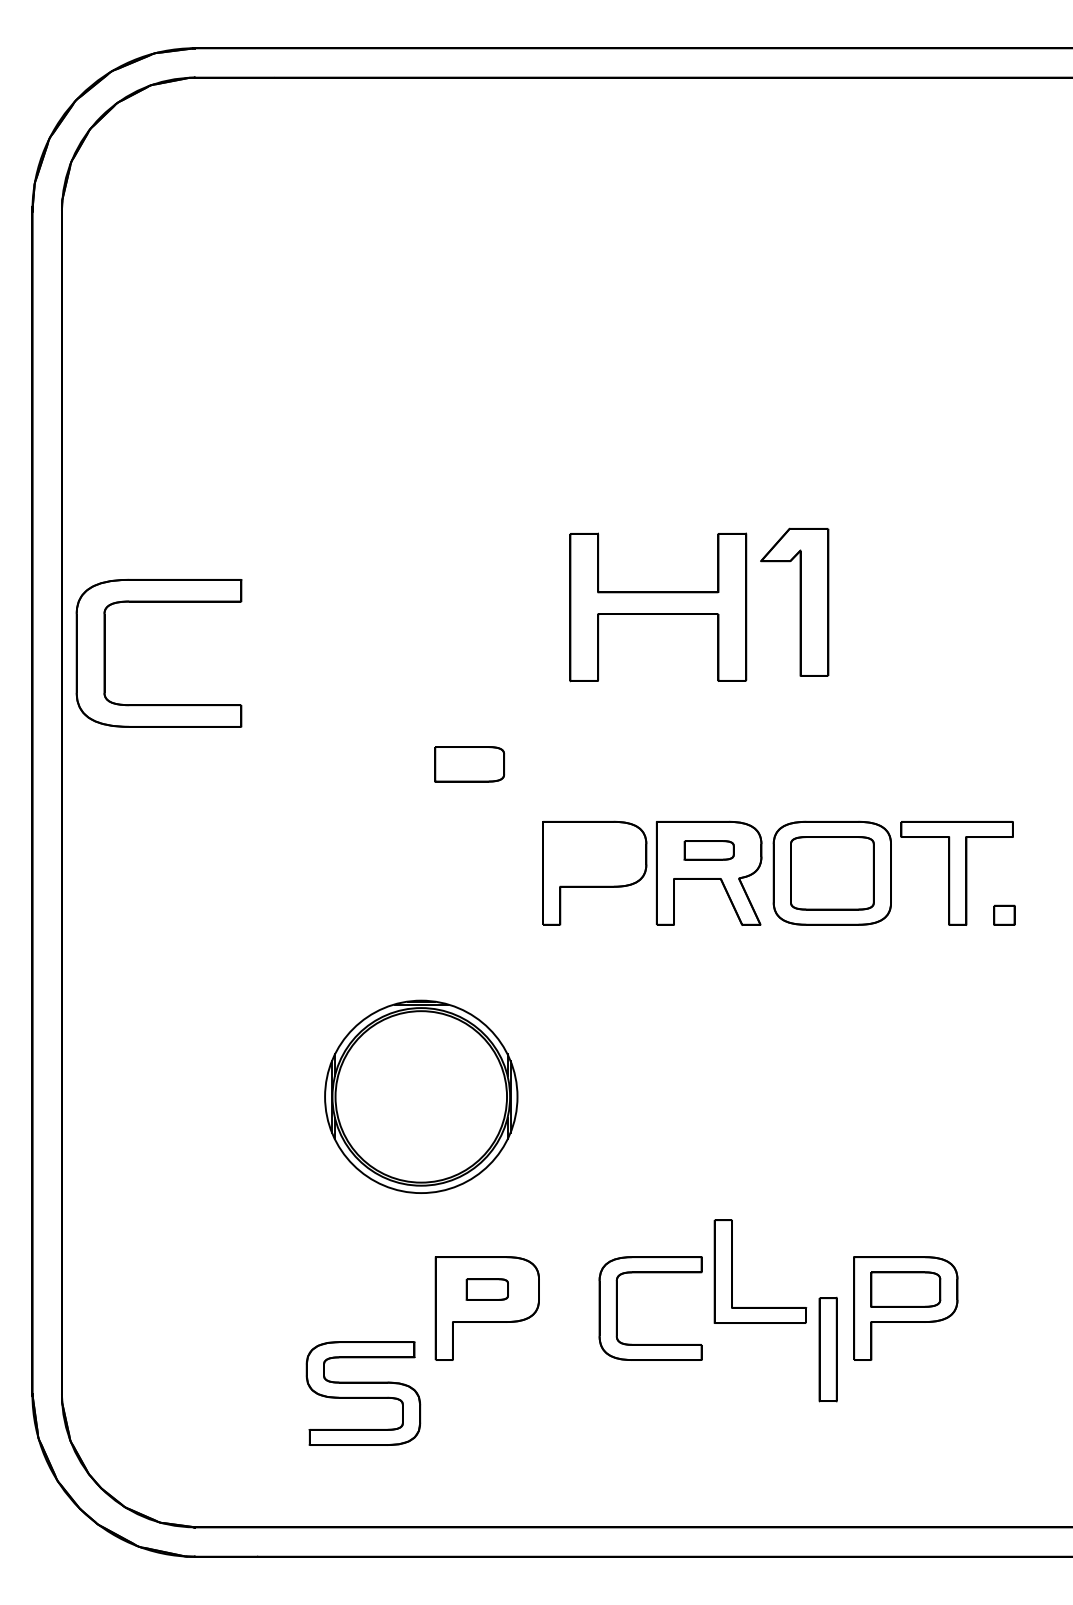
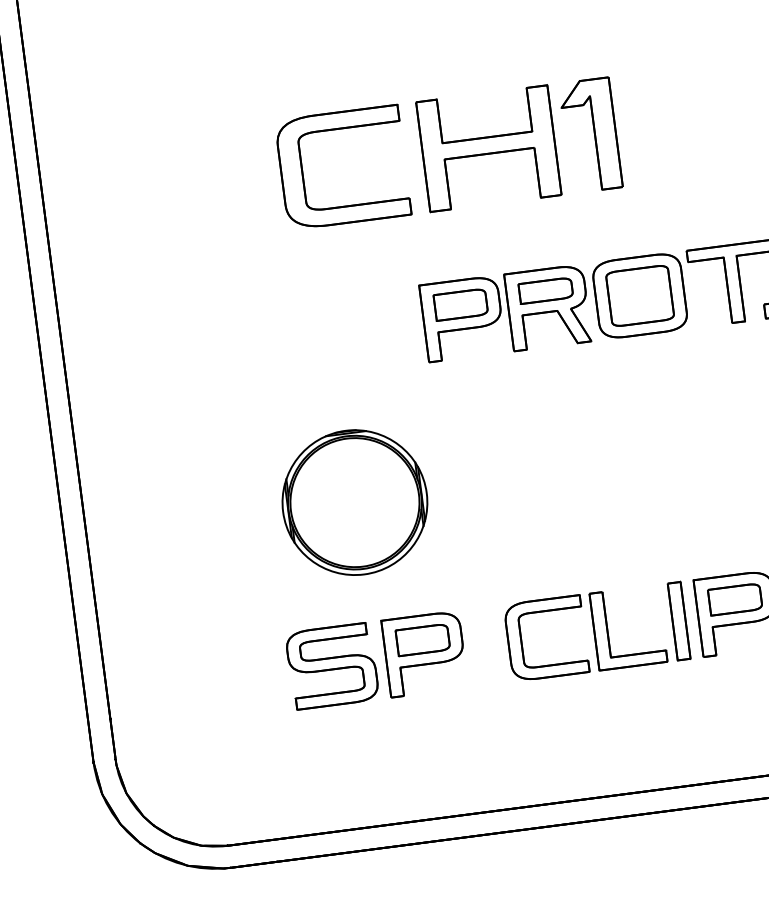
part: (794, 601) -> (590, 134), moved
part: (158, 602) -> (337, 129), moved
part: (658, 607) -> (489, 148), moved
part: (469, 764) -> (460, 304), moved
part: (709, 850) -> (546, 290), size x1.43
part: (732, 1271) -> (607, 630), moved
part: (487, 1289) -> (423, 639), size x1.67
part: (827, 1349) -> (678, 621), moved
part: (363, 1393) -> (332, 666), moved

